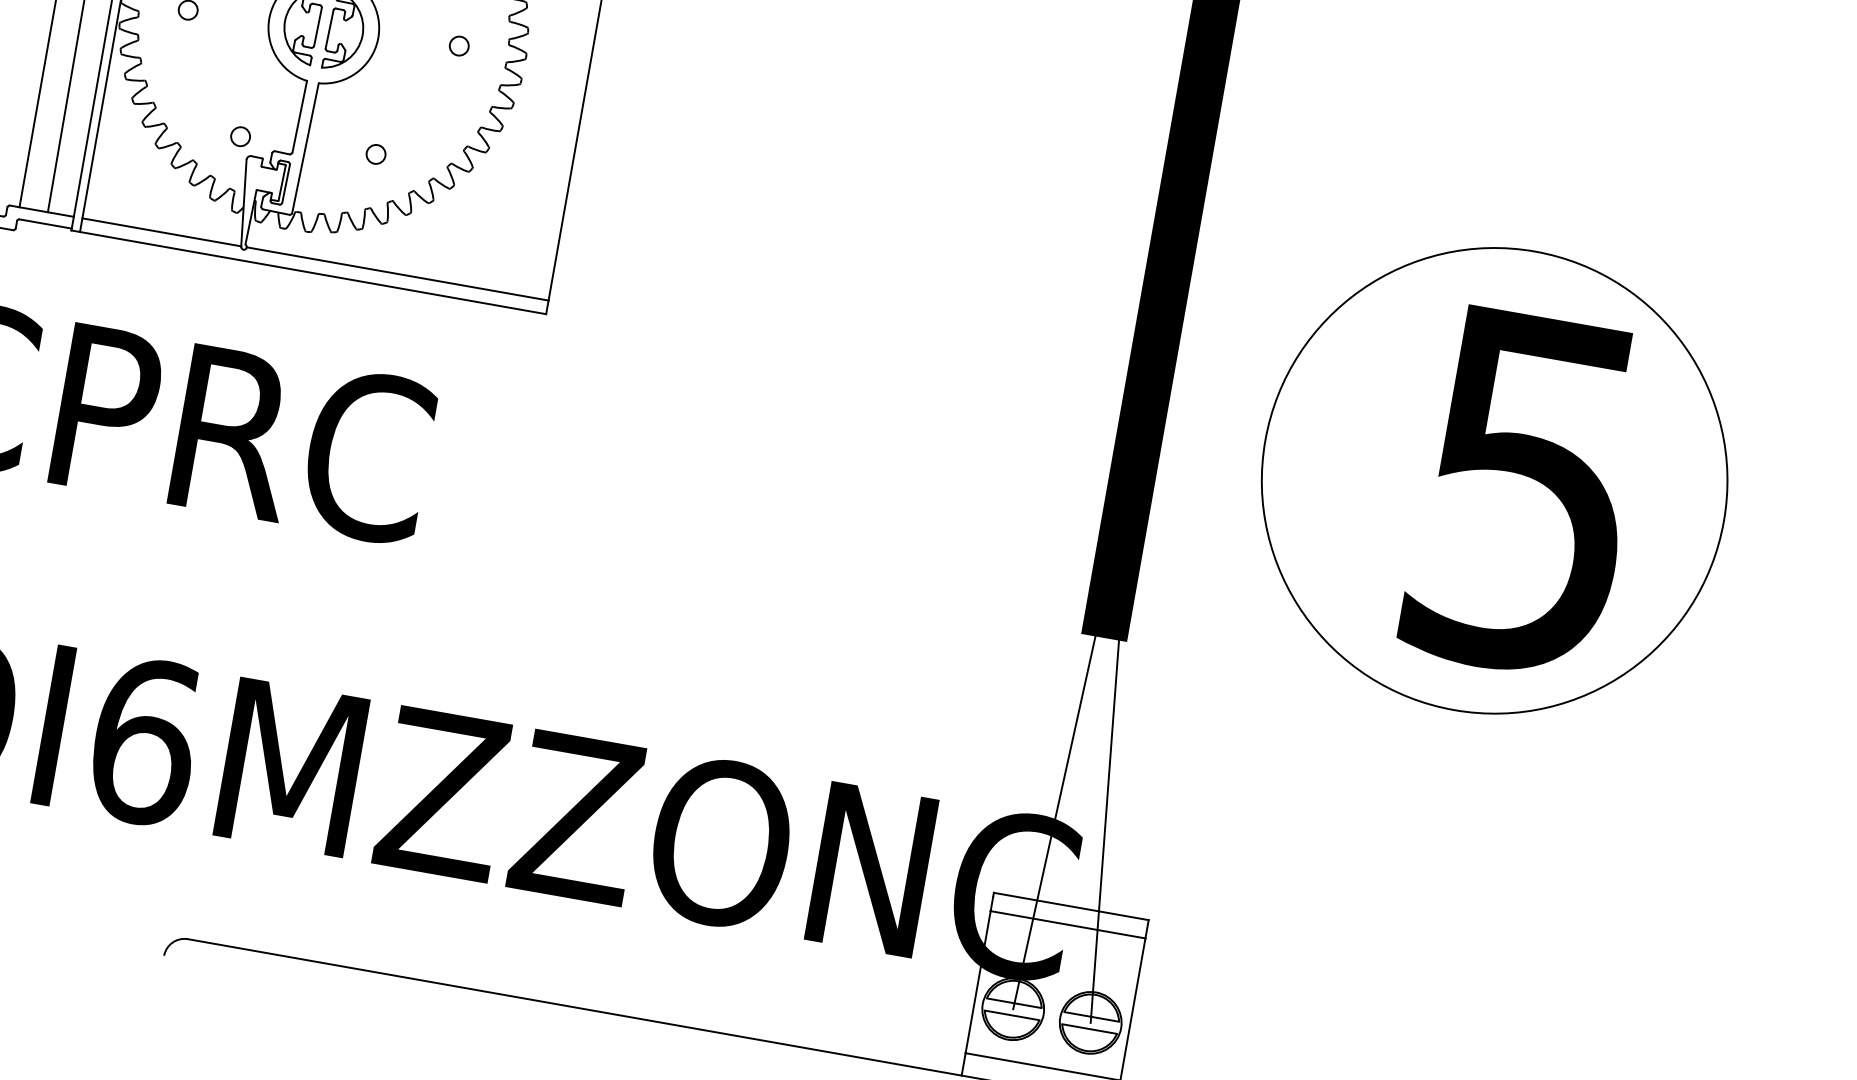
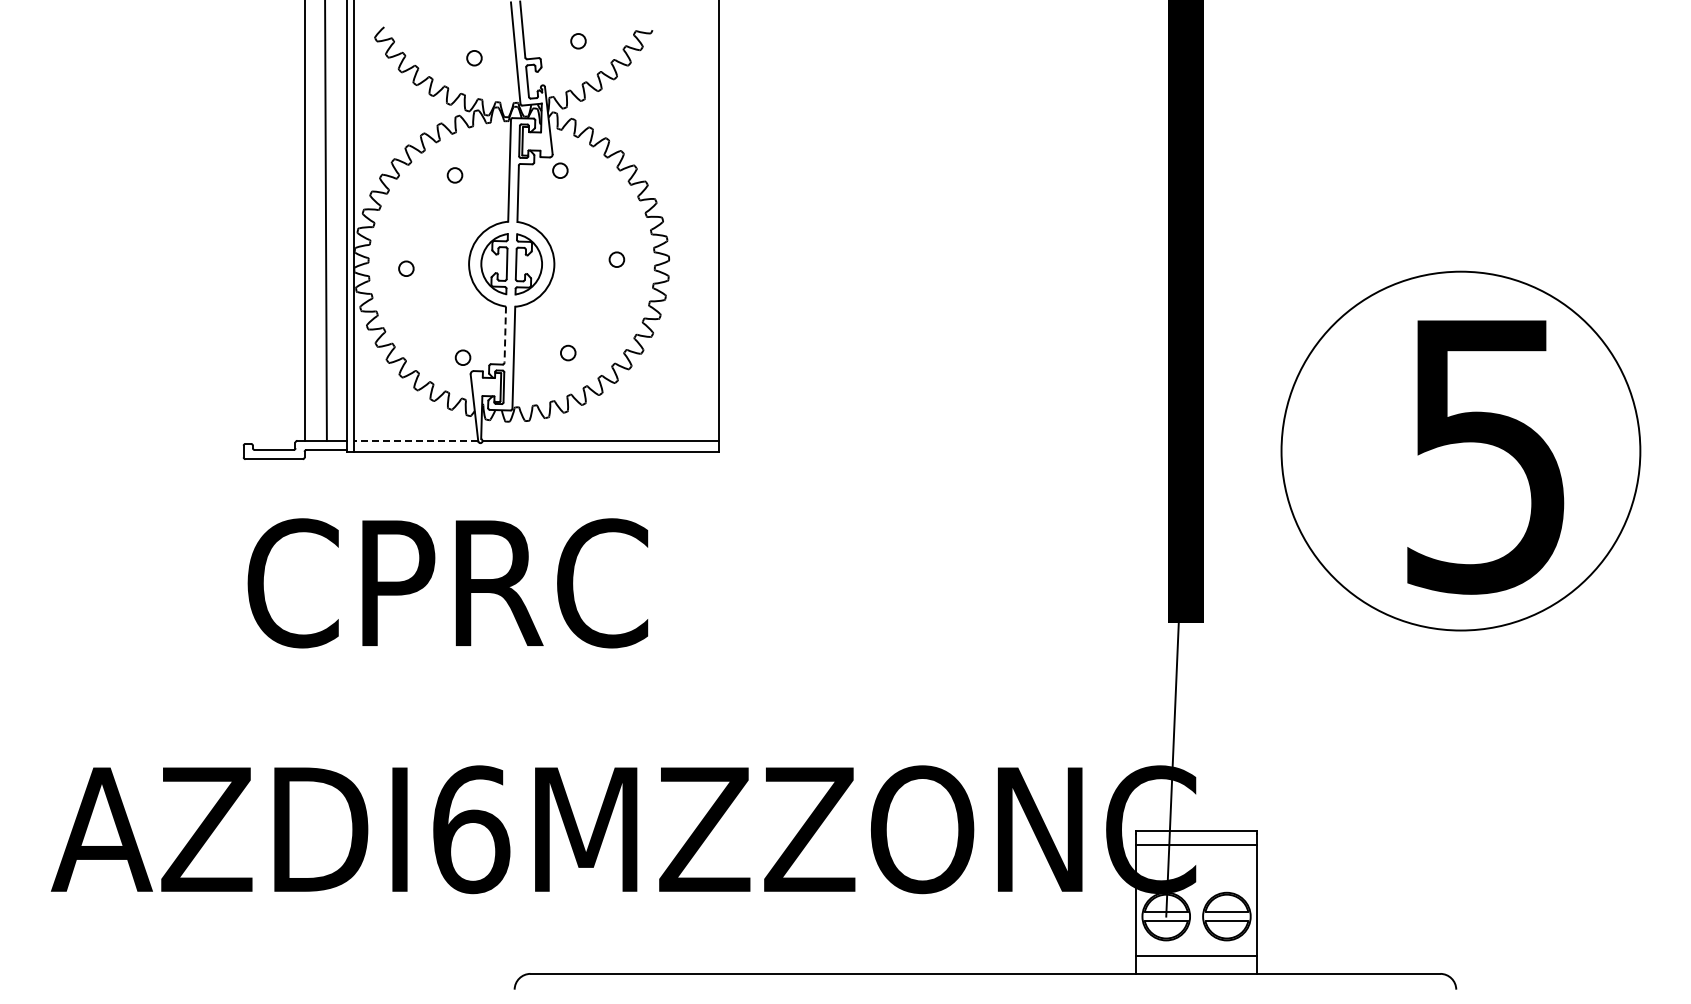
line: (299, 117) -> (505, 335), solid -> dashed
line: (161, 231) -> (415, 440), solid -> dashed
line: (1105, 818) -> (1210, 759), removed

